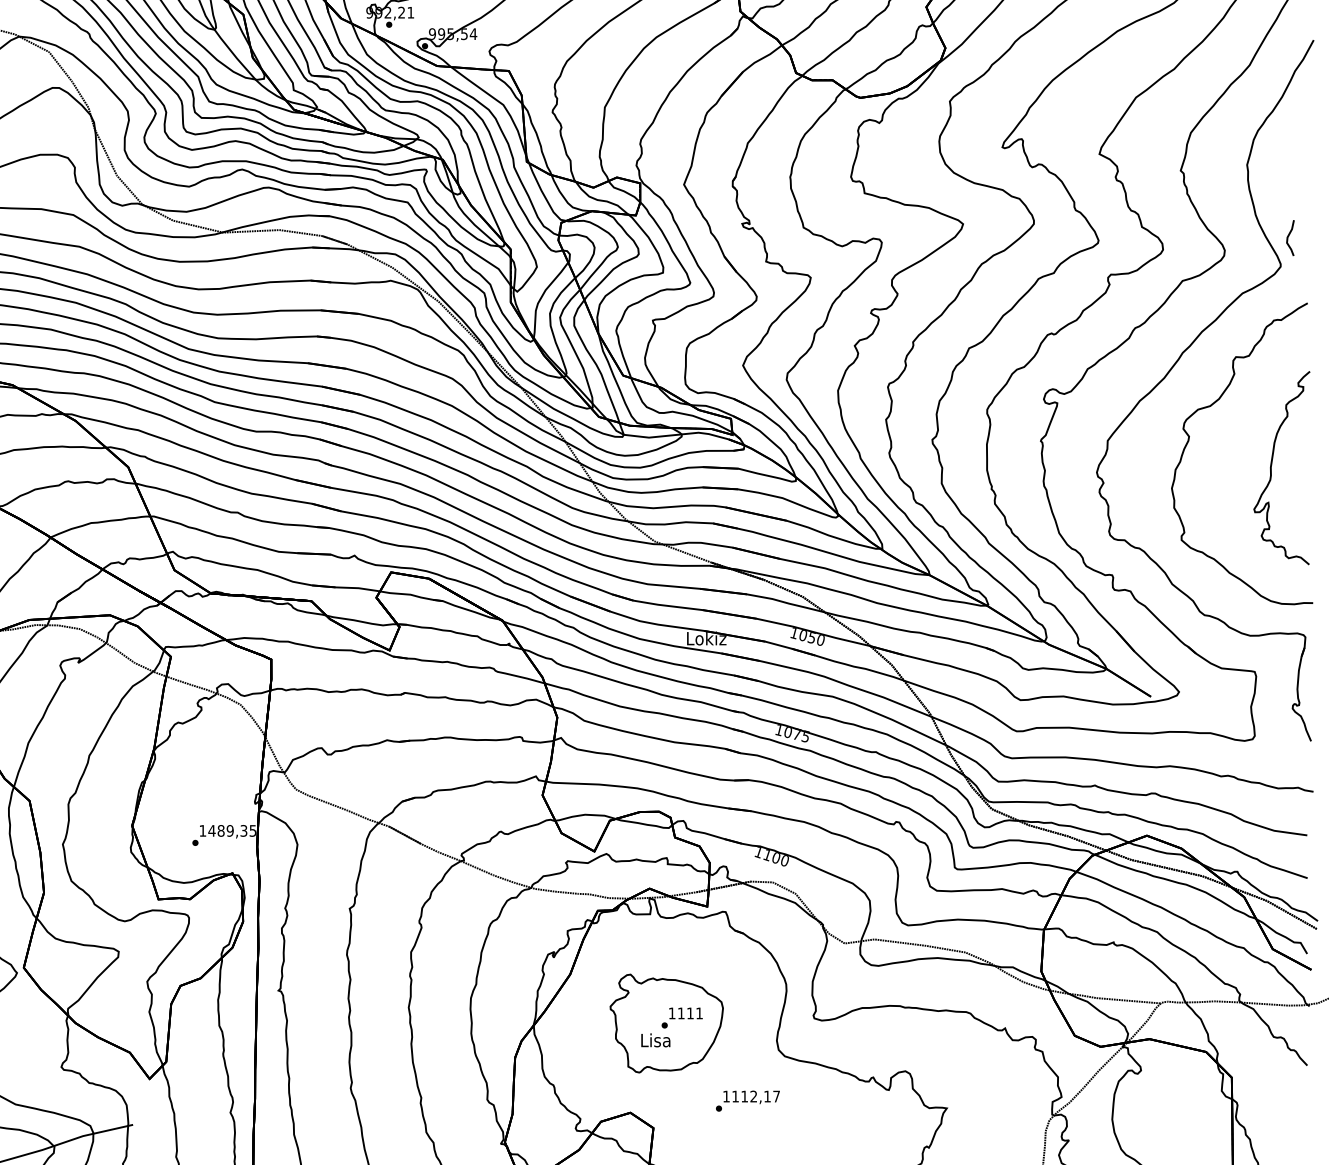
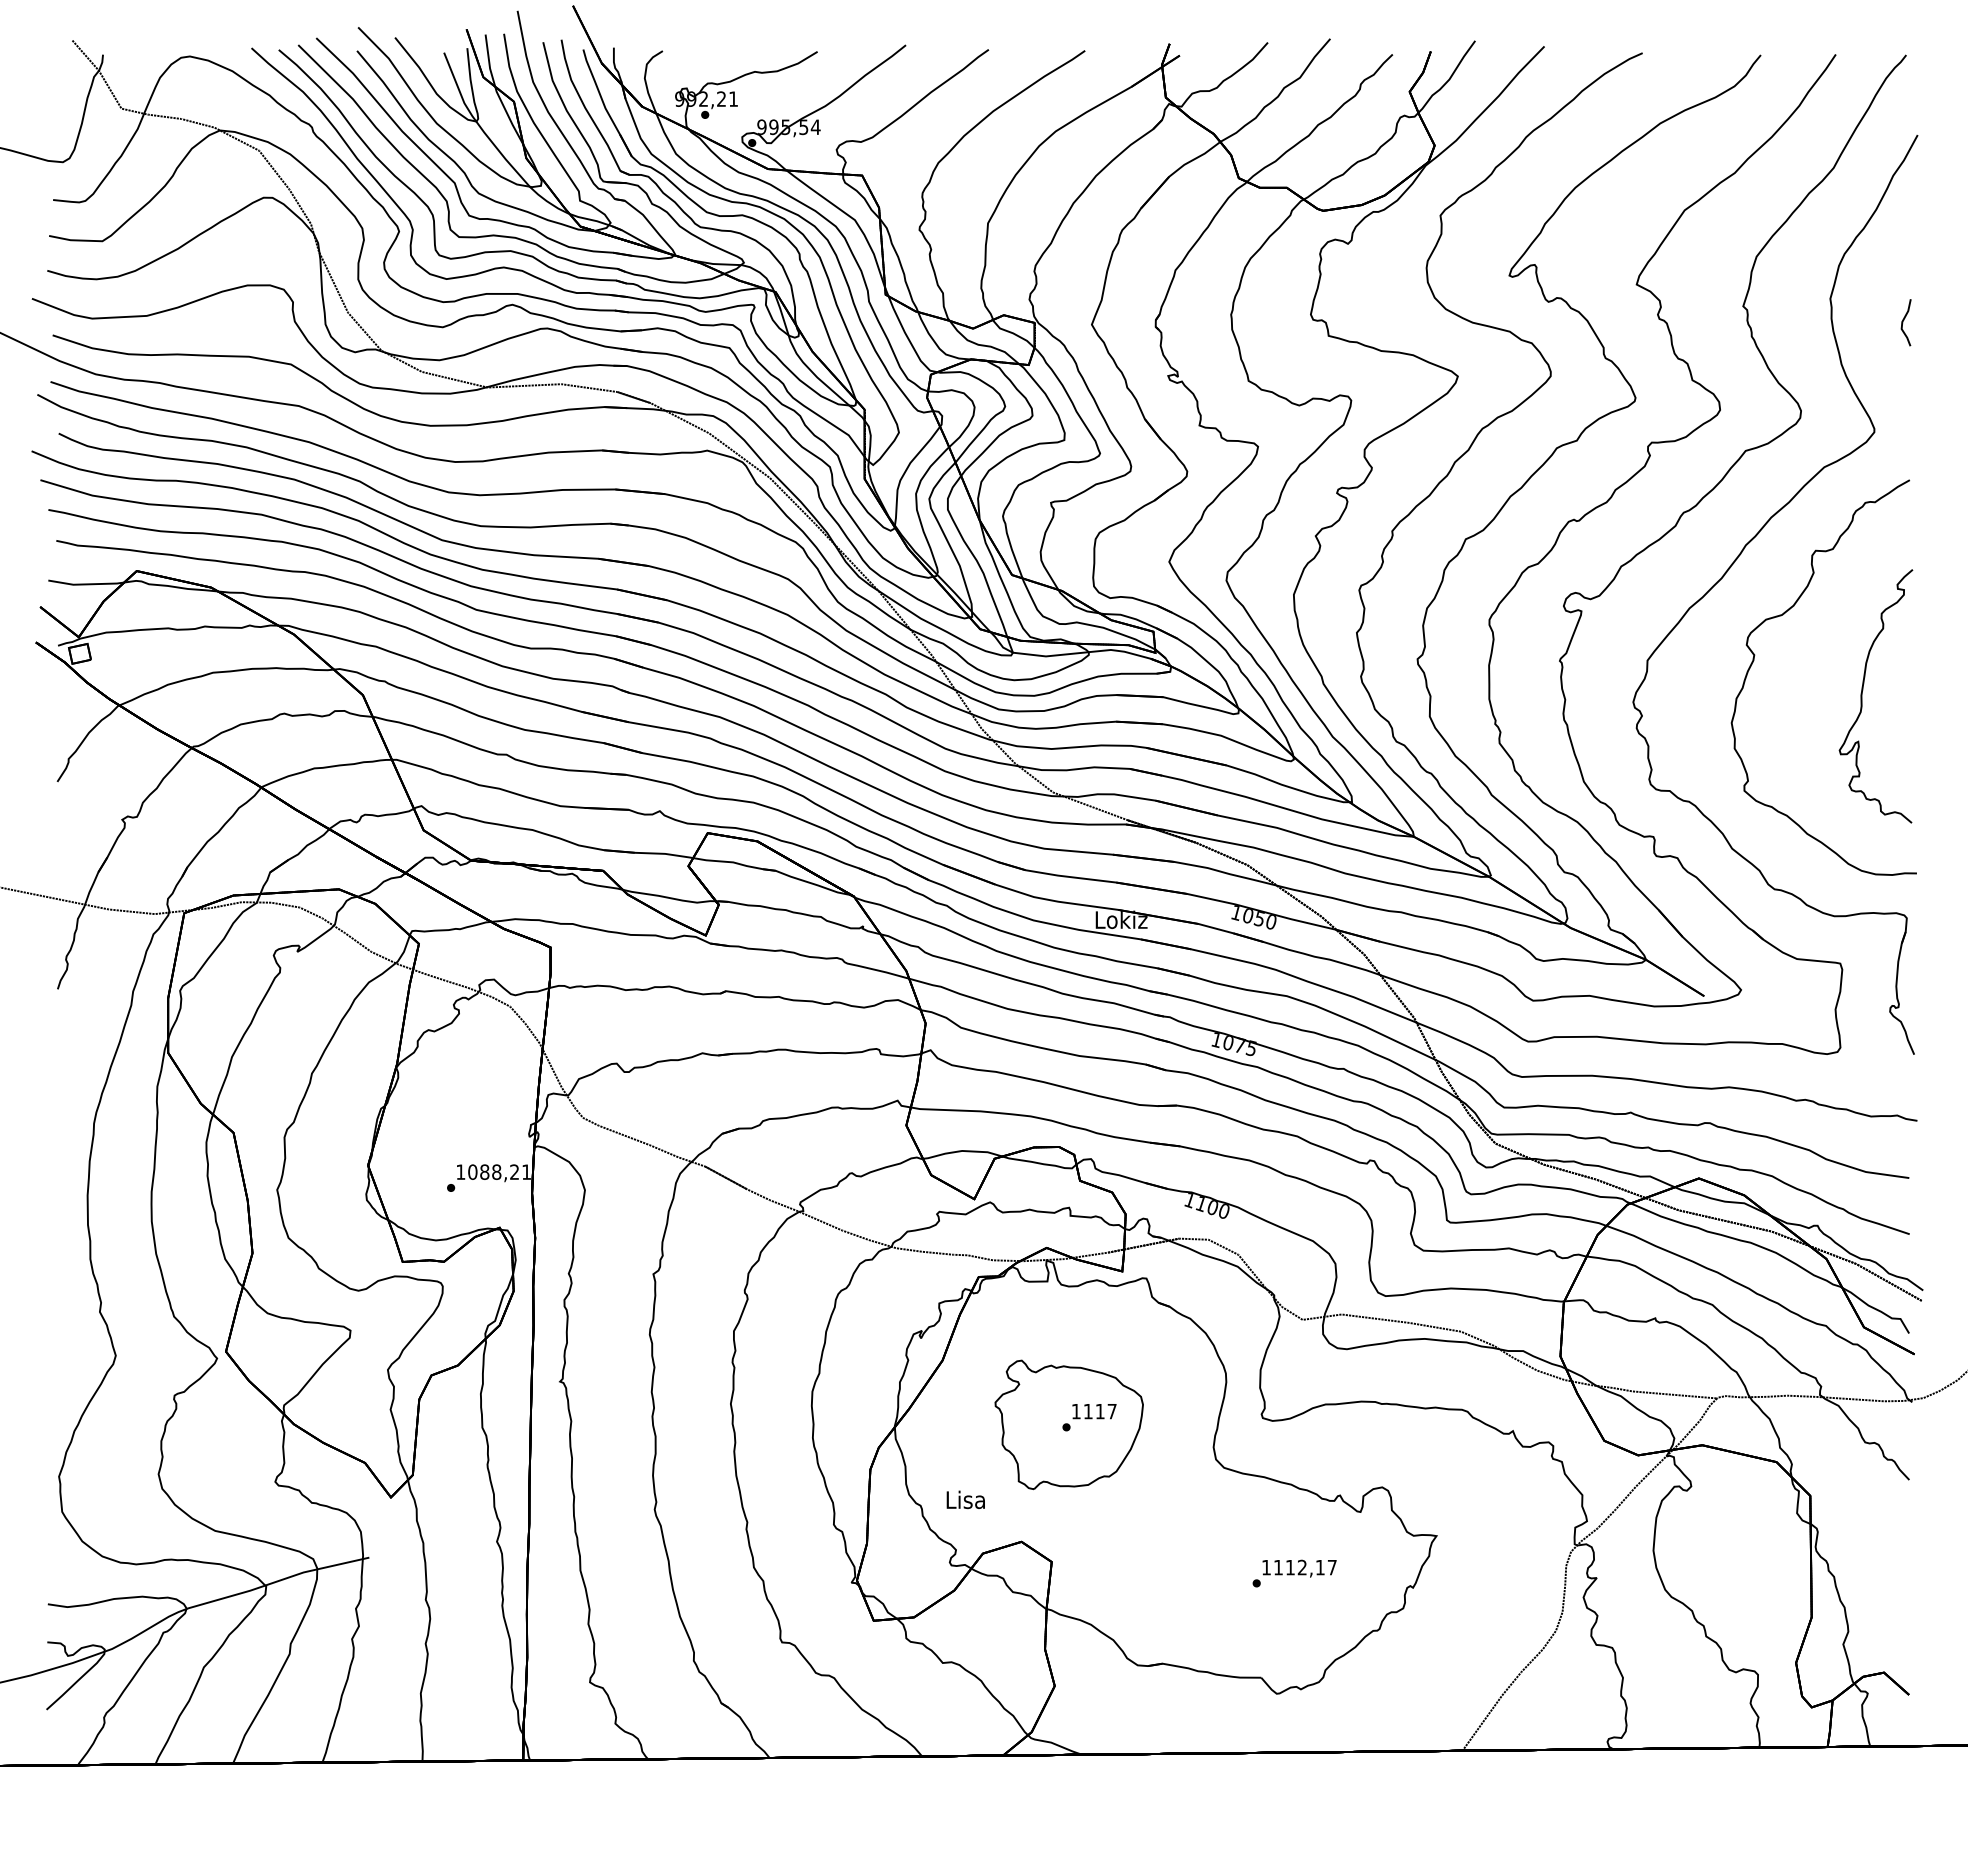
curve: (1288, 237) -> (1903, 322), moved
text: (231, 831) -> (498, 1172), 1489,35 -> 1088,21
text: (699, 1013) -> (1111, 1411), 1111 -> 1117
text: (655, 1040) -> (965, 1499), moved
text: (747, 1101) -> (1294, 1573), moved

